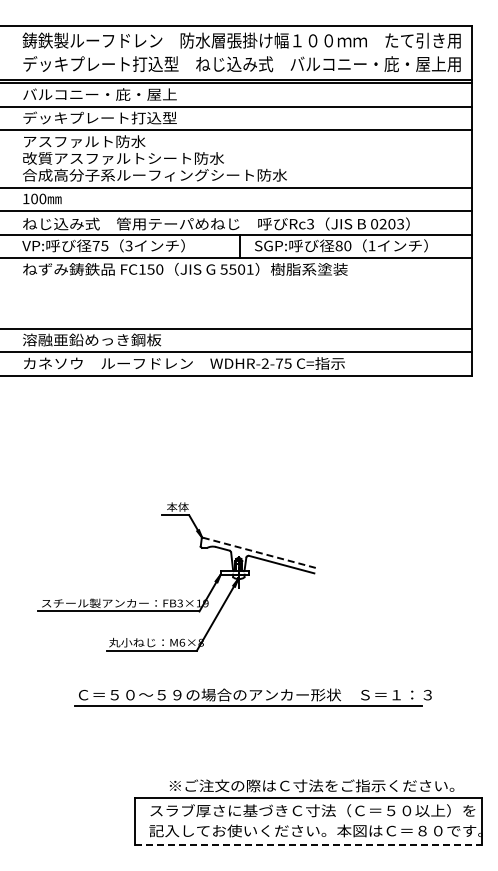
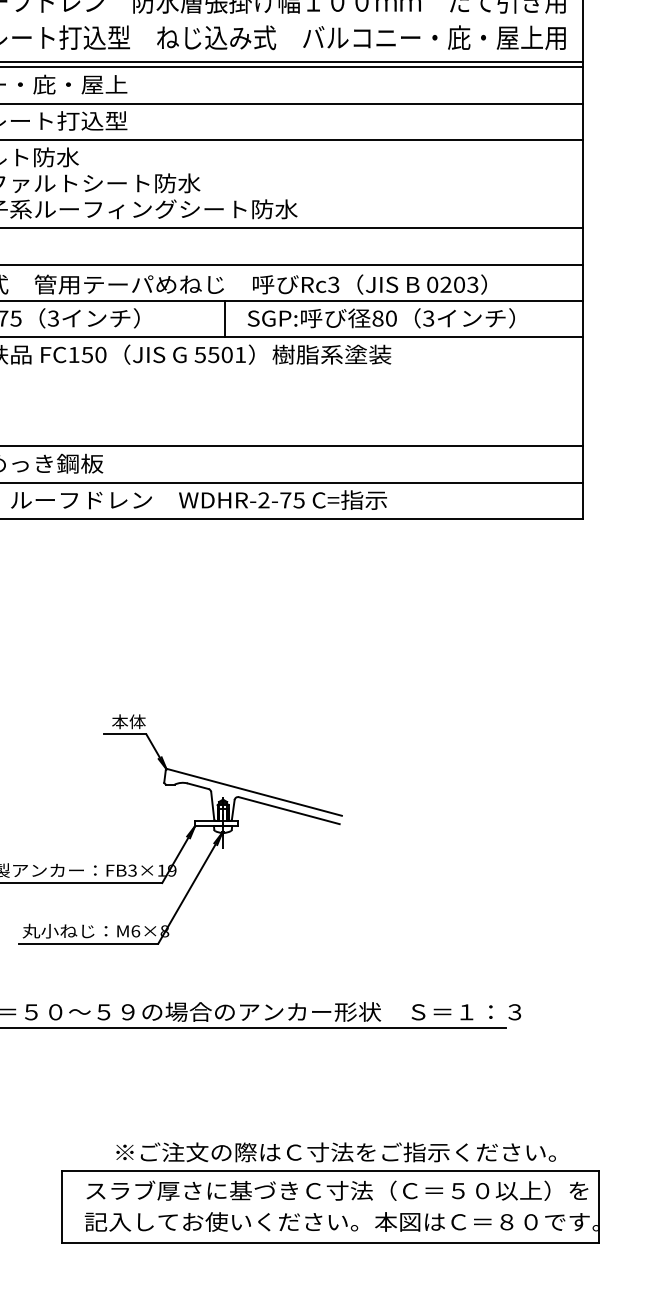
text: (371, 245) -> (427, 317), 1 -> 3
line: (258, 552) -> (253, 791), dashed -> solid
line: (308, 844) -> (330, 1242), dashed -> solid

